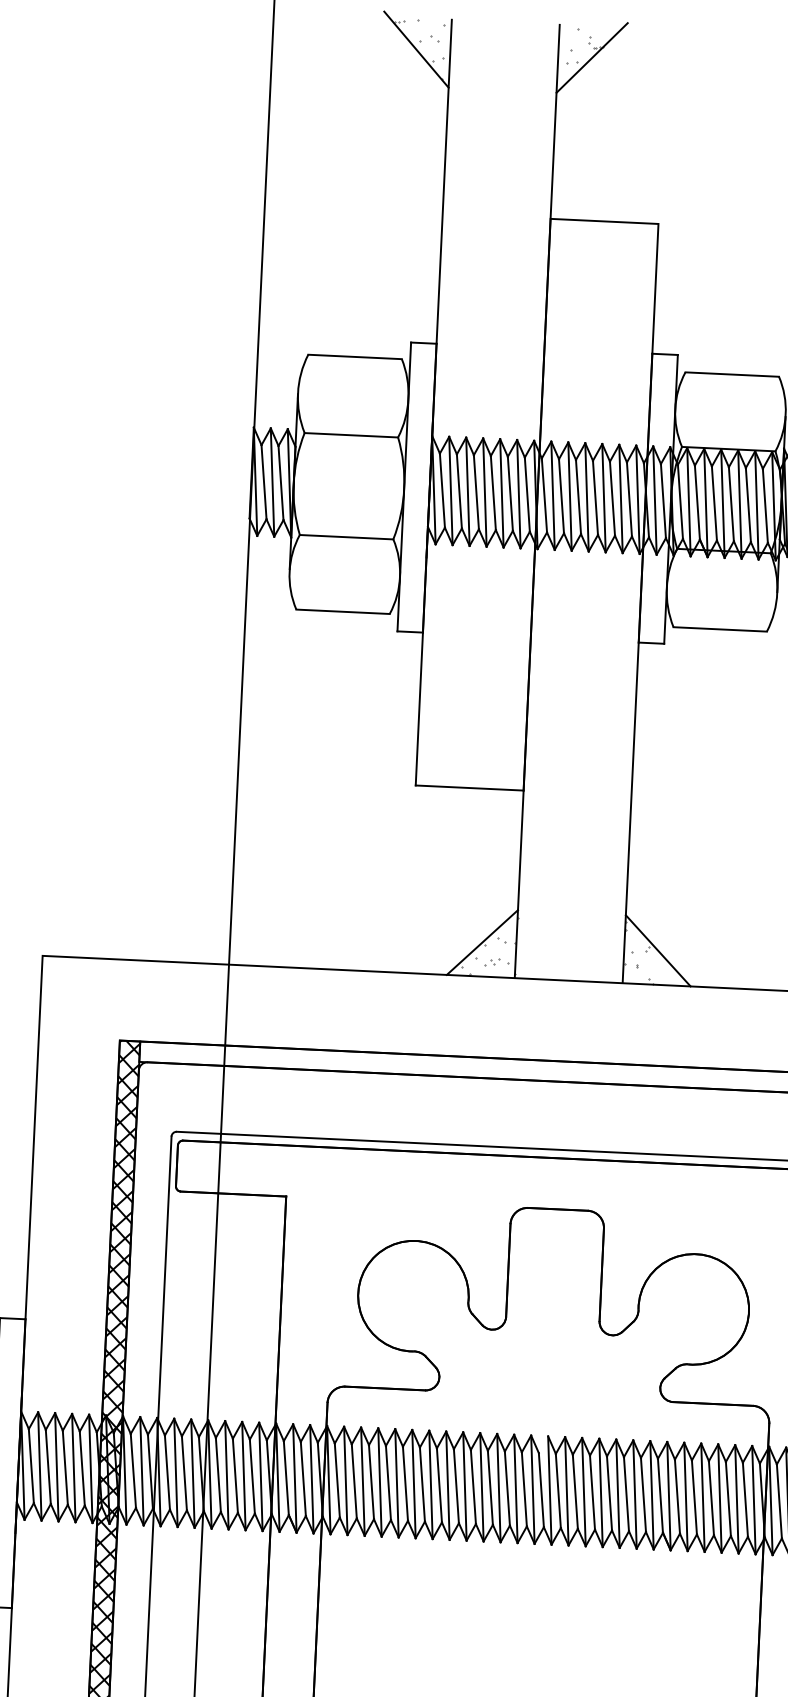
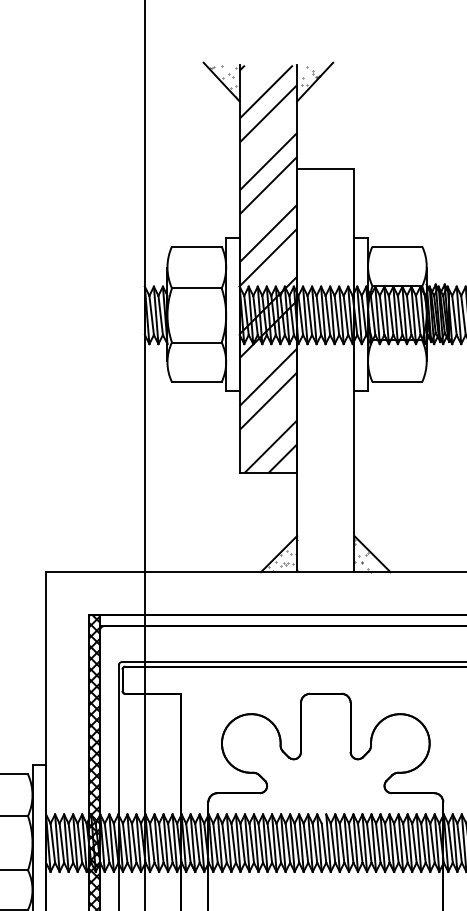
hatch: (487, 404) -> (268, 268), added

